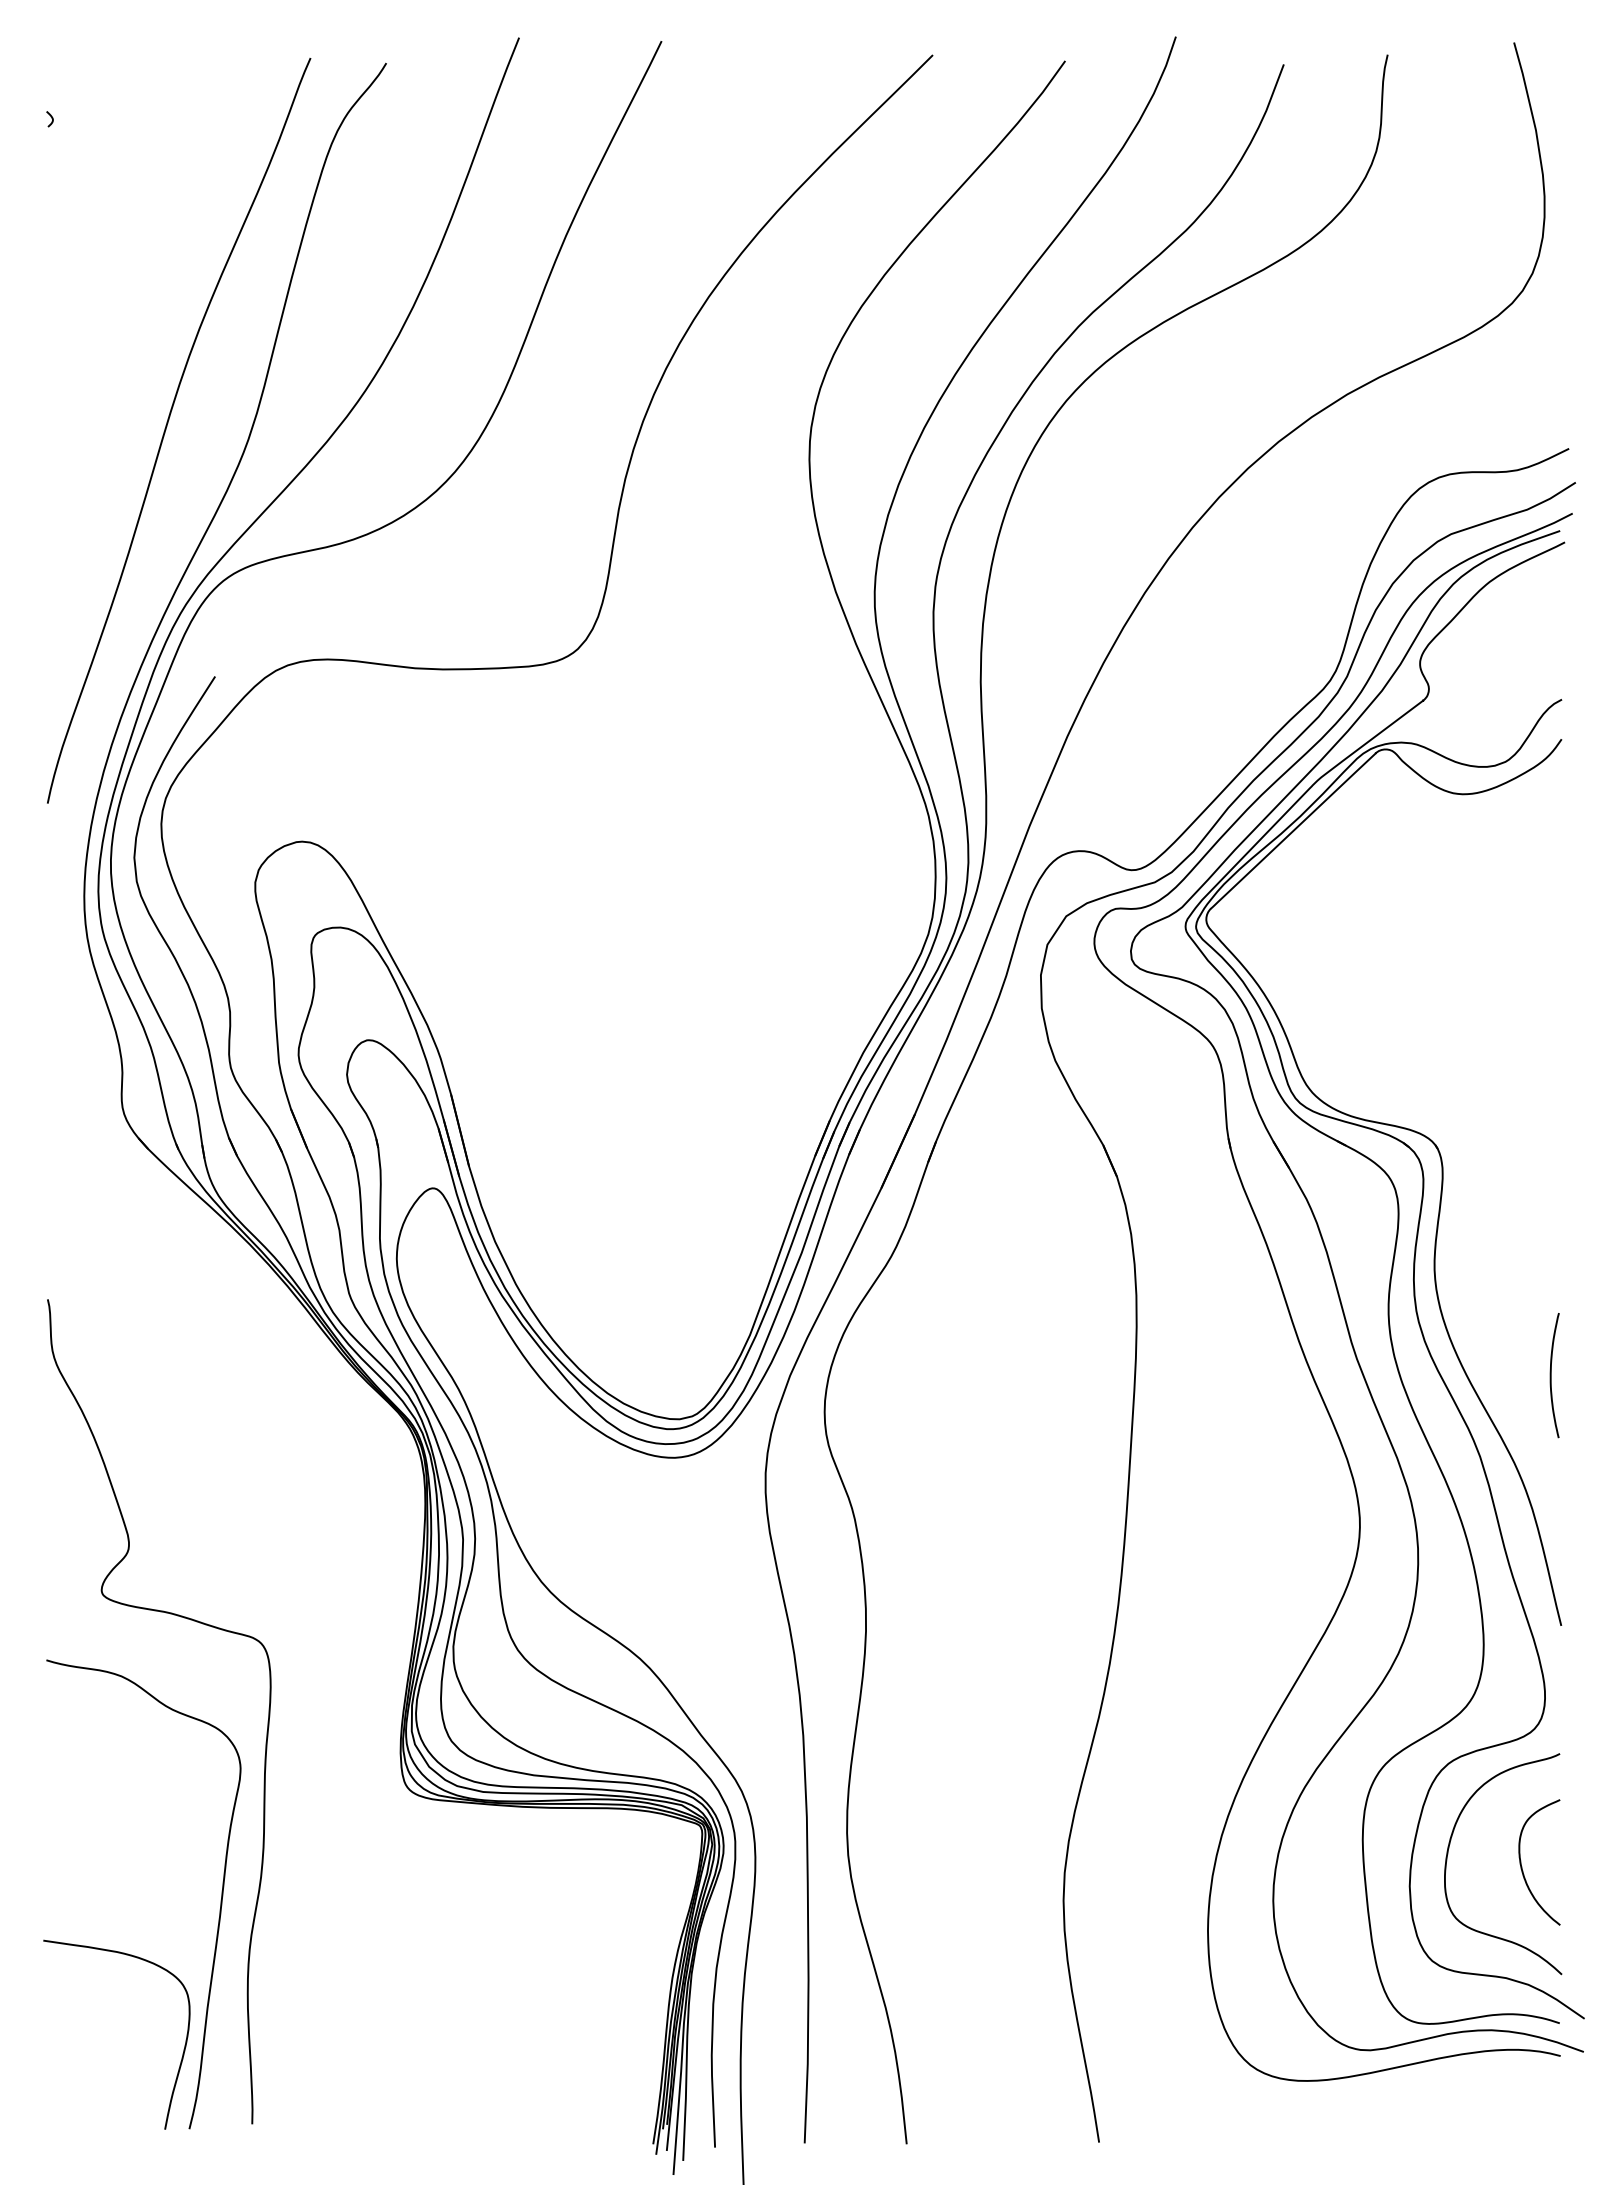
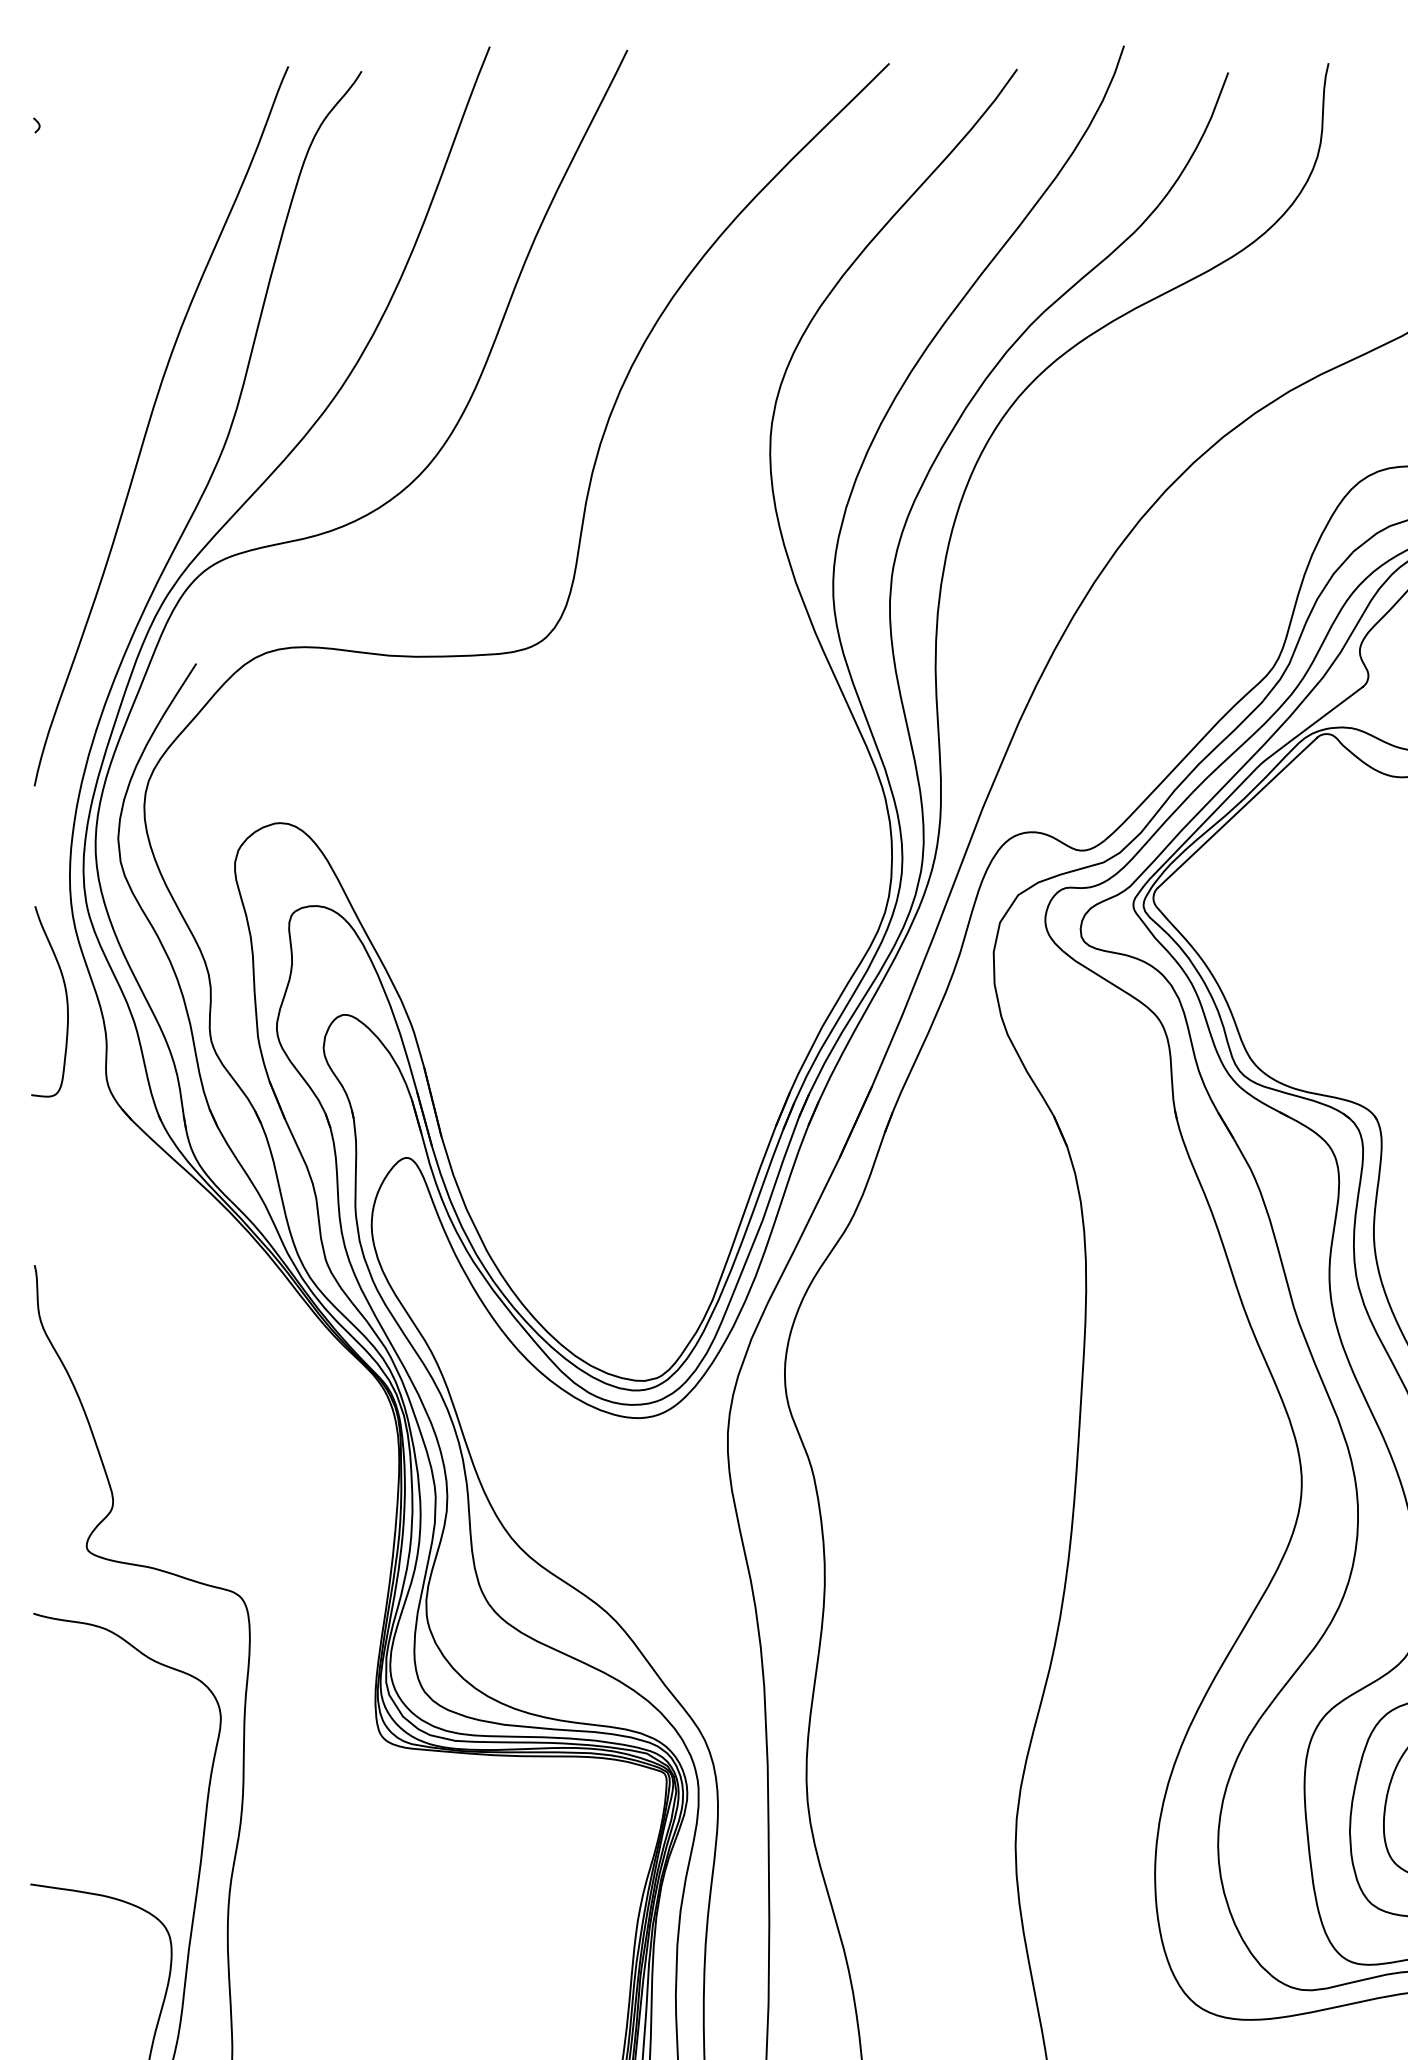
curve: (80, 1026) -> (66, 1001), added

